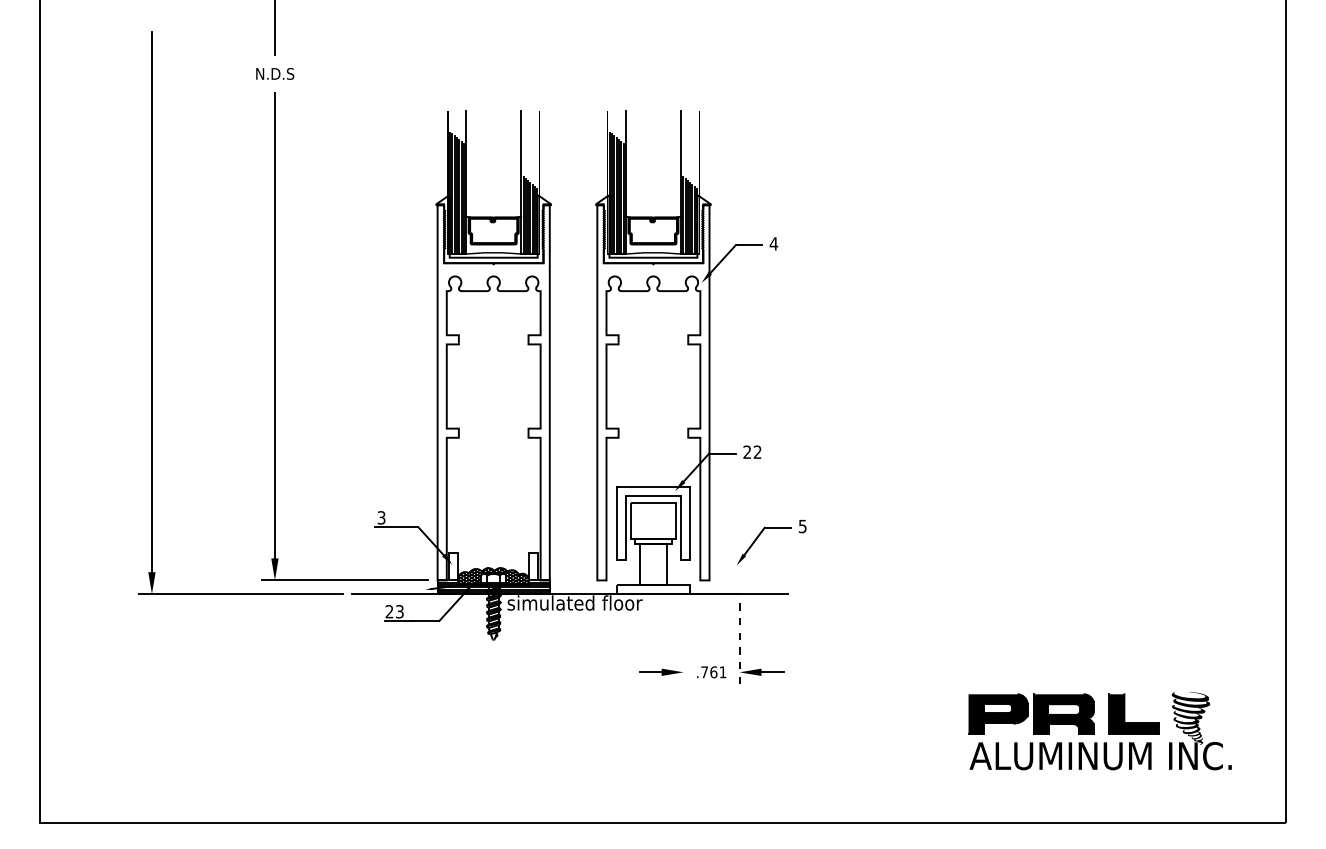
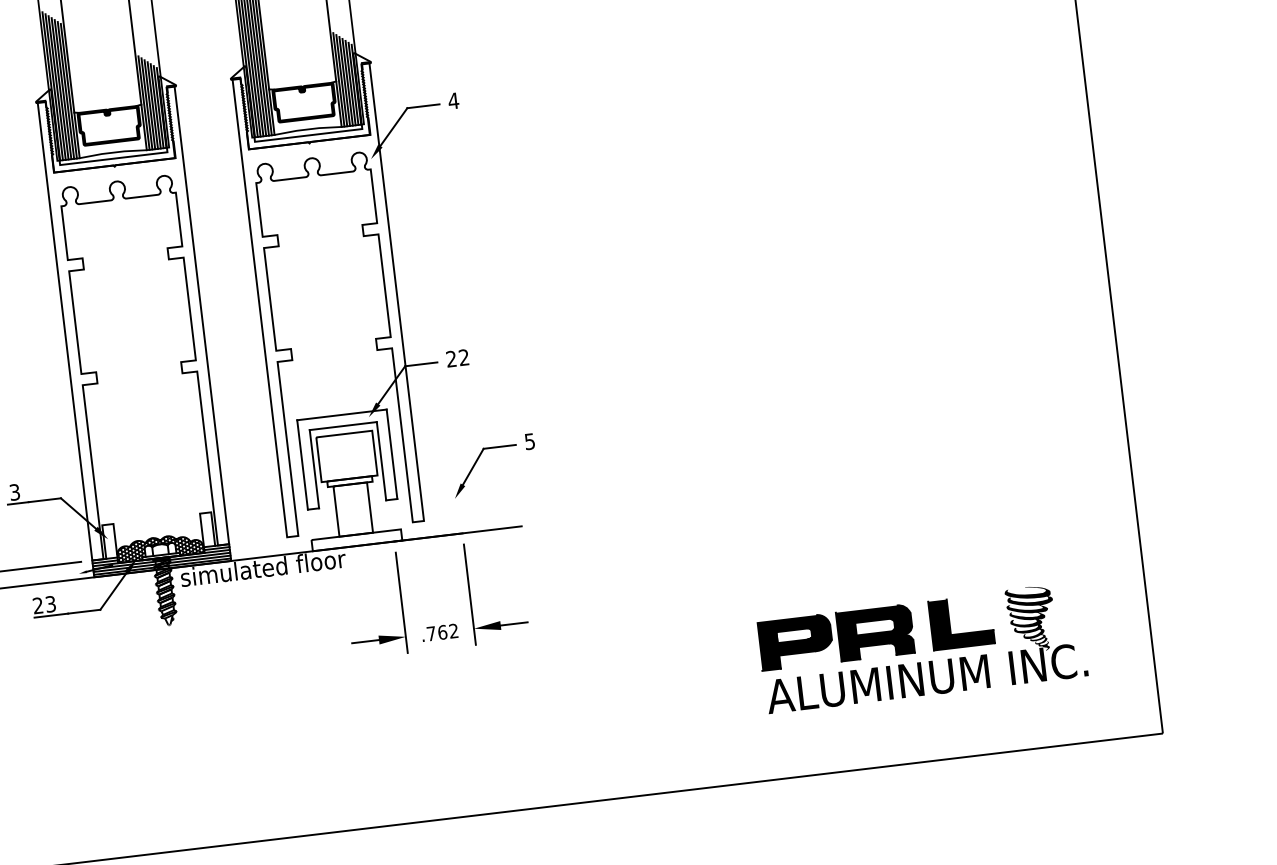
line: (683, 644) -> (401, 602), added
line: (739, 644) -> (469, 594), dashed -> solid
text: (722, 671) -> (453, 630), .761 -> .762

